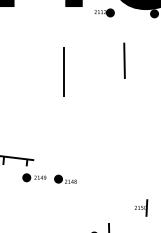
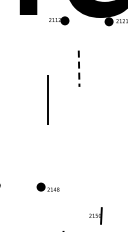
line: (124, 61) -> (79, 69), solid -> dashed
line: (63, 71) -> (48, 99), moved
text: (65, 178) -> (48, 186), moved

